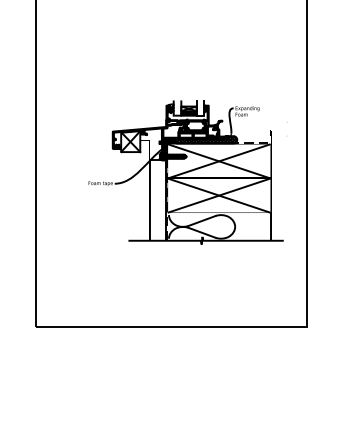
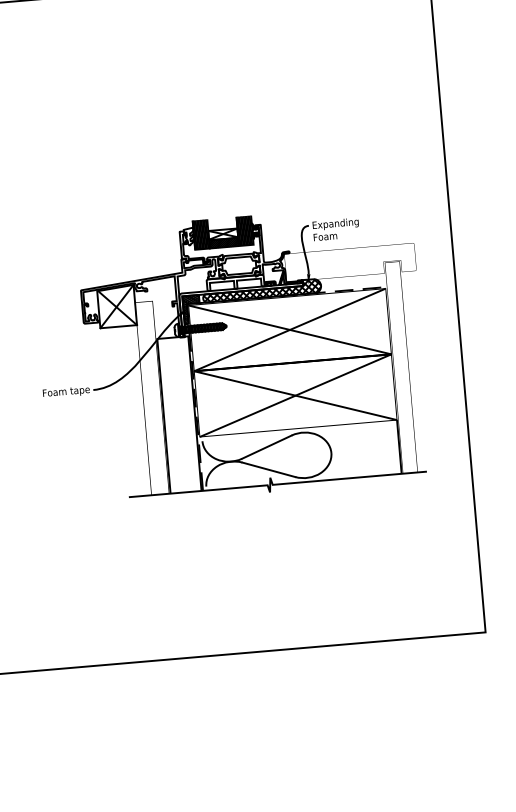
hatch: (176, 107) -> (199, 233), added
hatch: (199, 107) -> (243, 229), added

